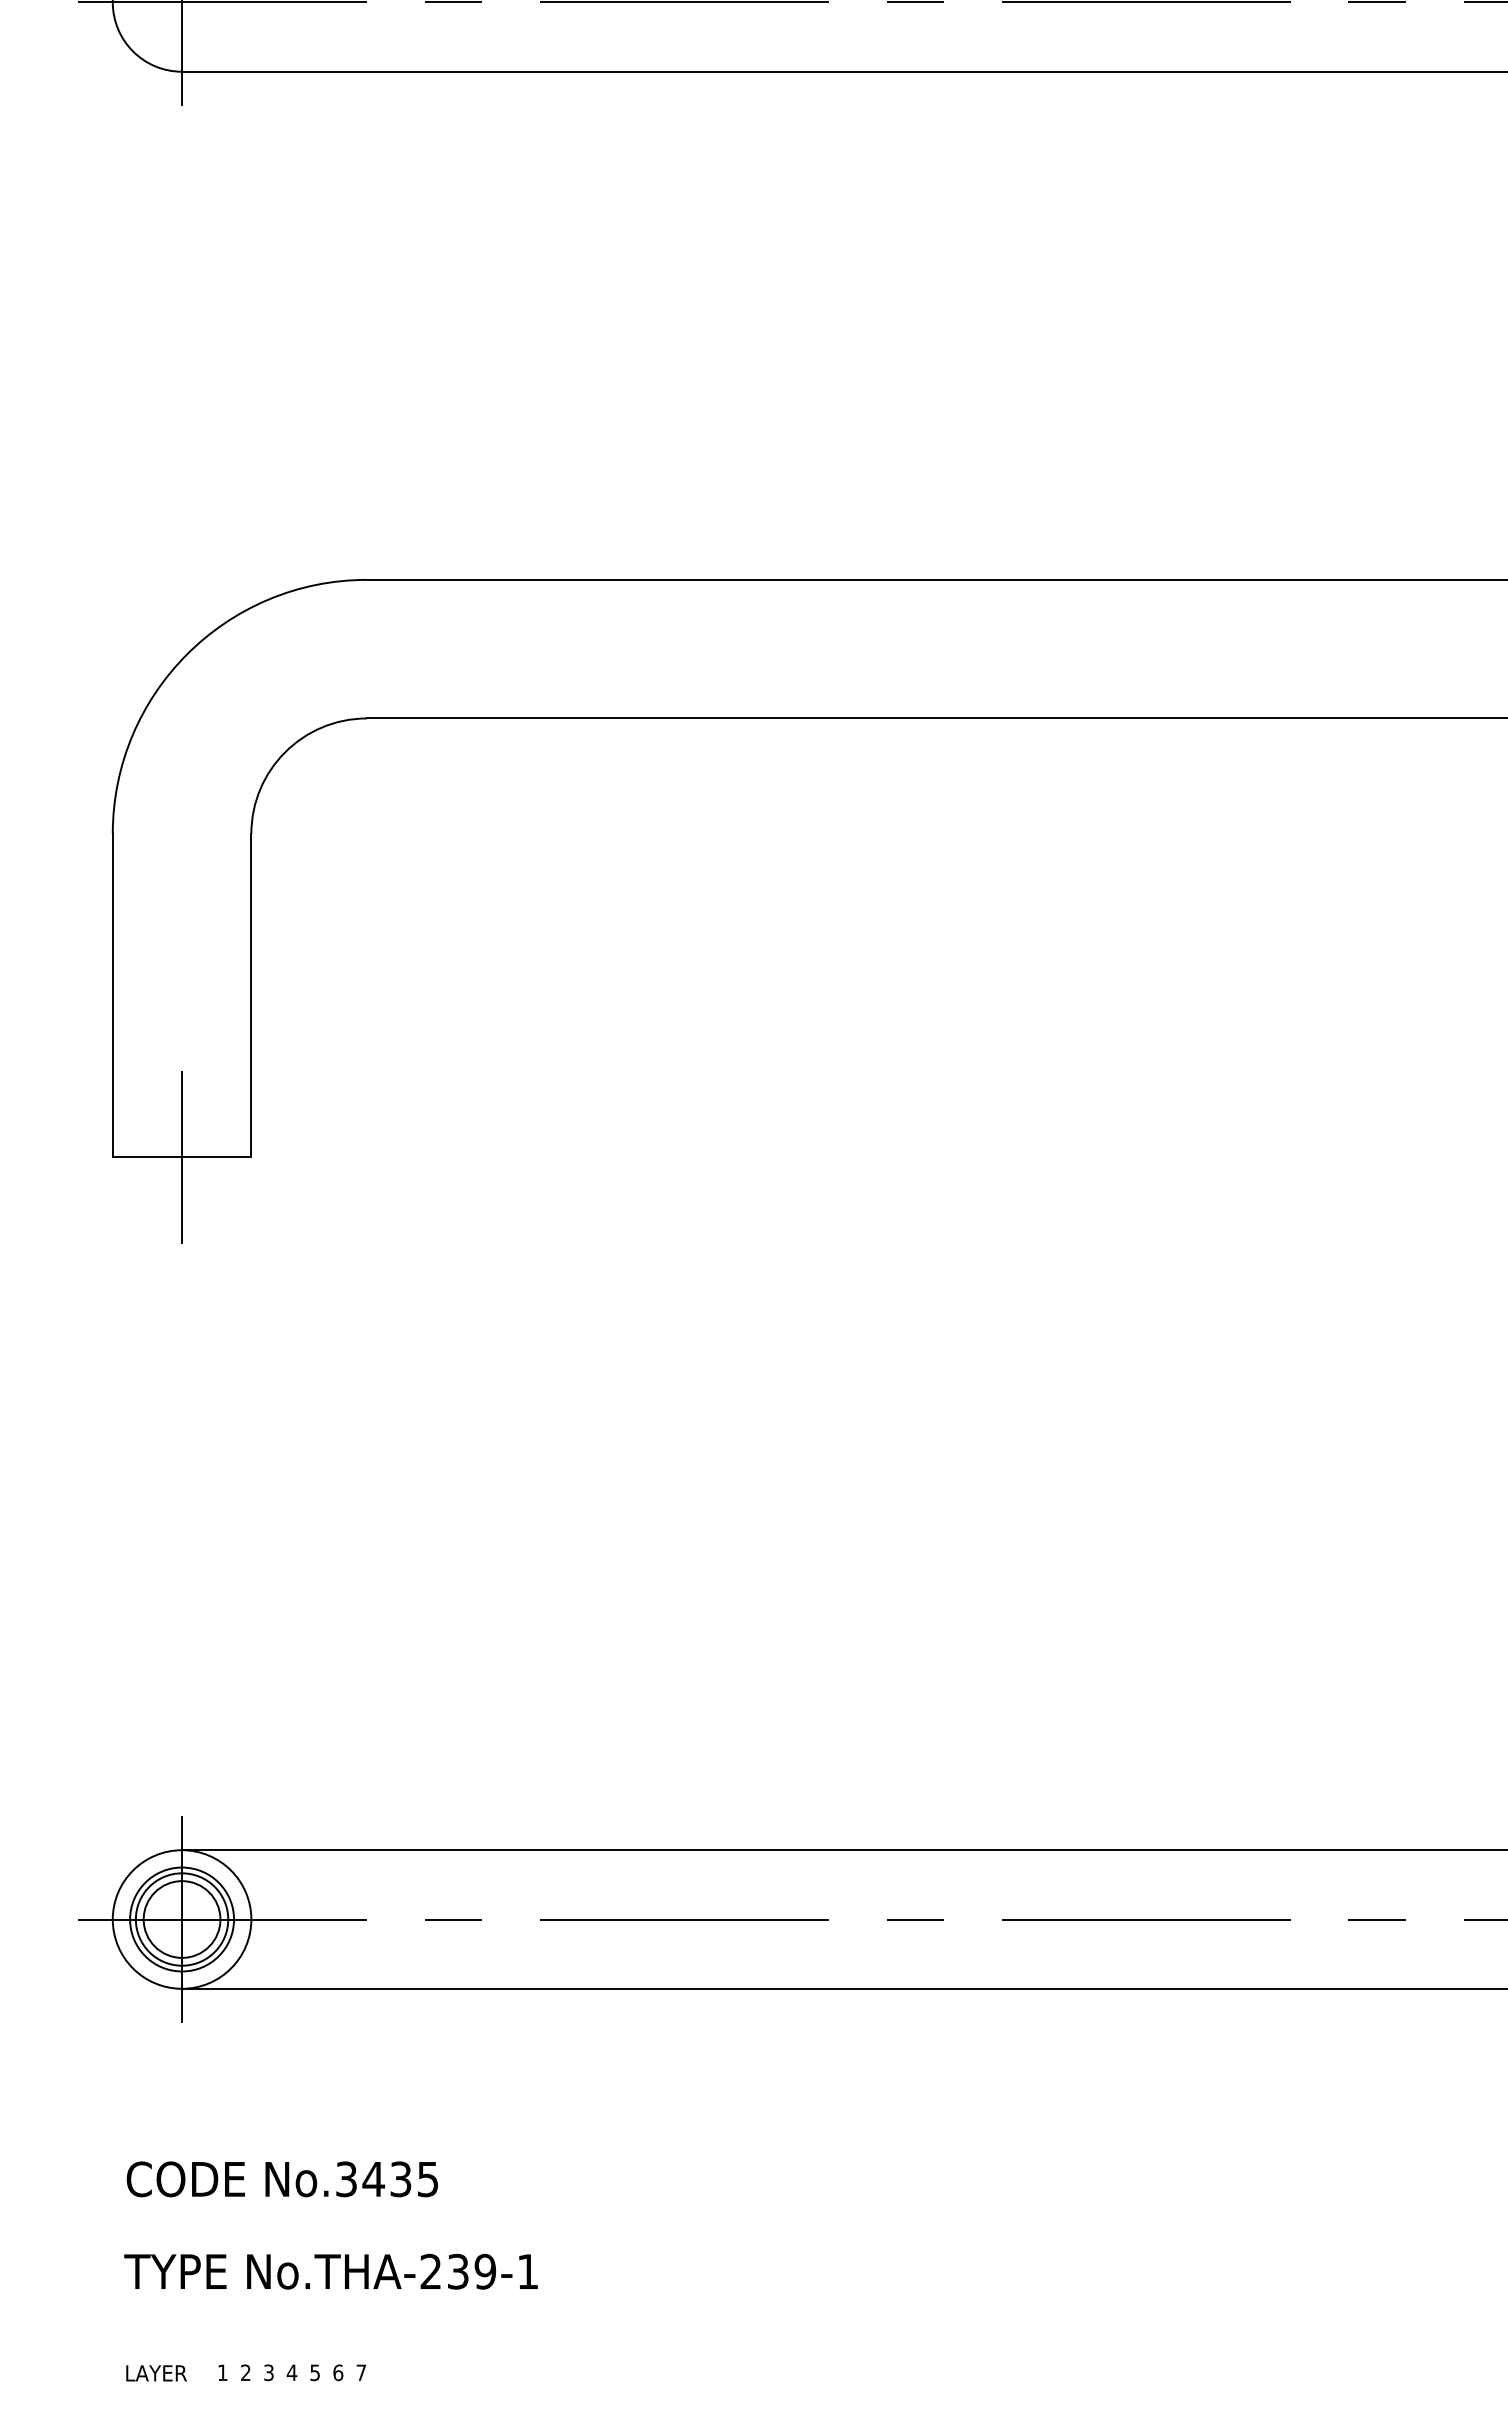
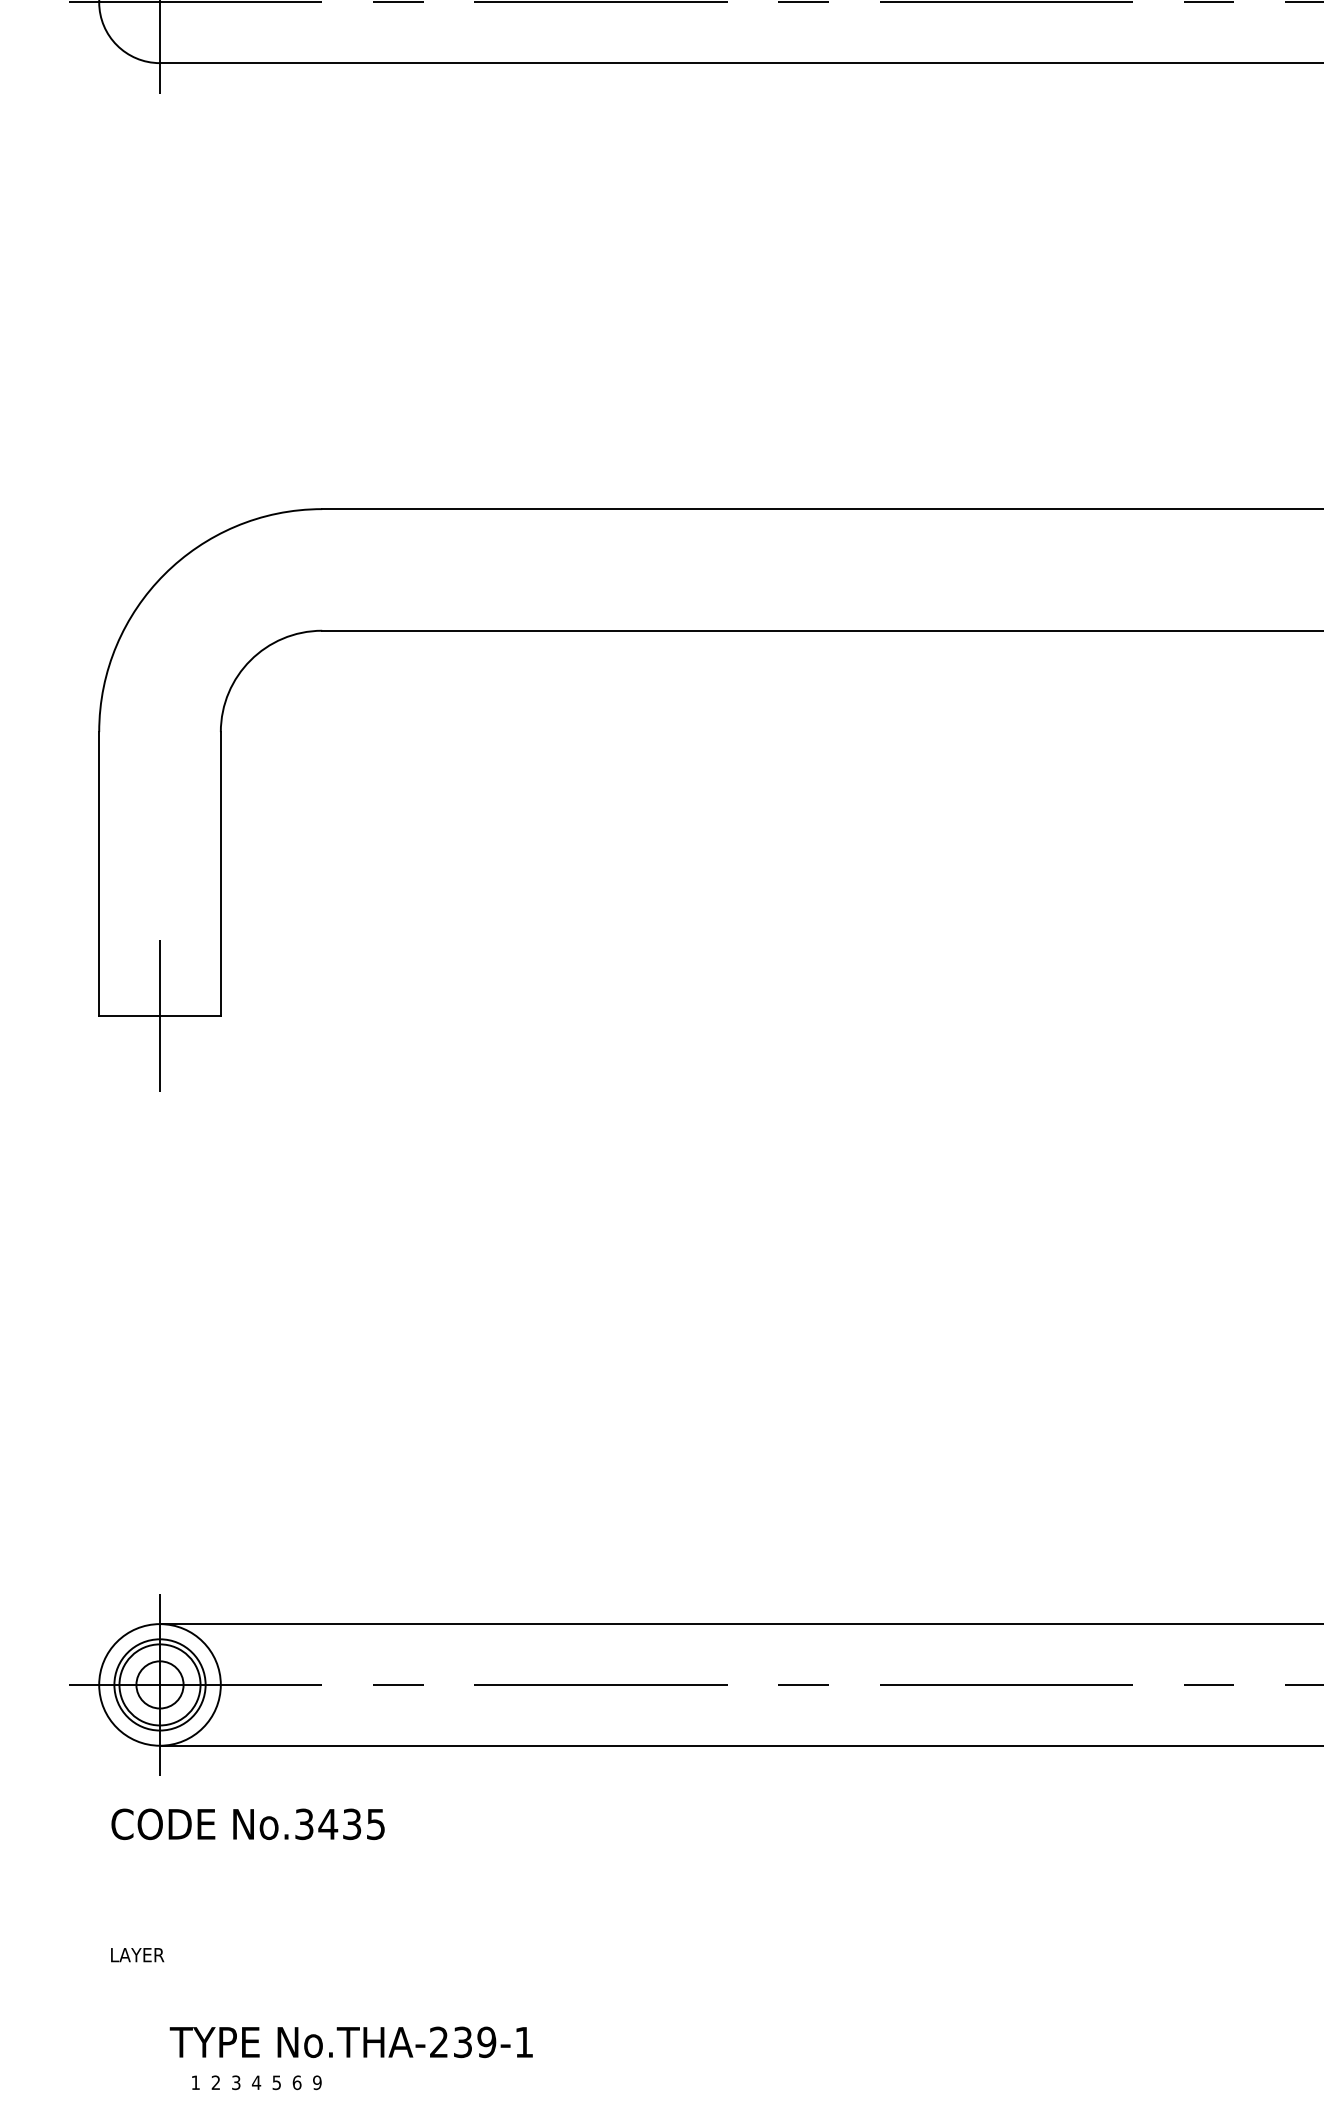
circle: (181, 1919) -> (159, 1684), size x0.7
text: (282, 2179) -> (248, 1824), moved
text: (330, 2271) -> (350, 2042), moved
text: (361, 2372) -> (317, 2082), 7 -> 9
text: (156, 2373) -> (137, 1955), moved

